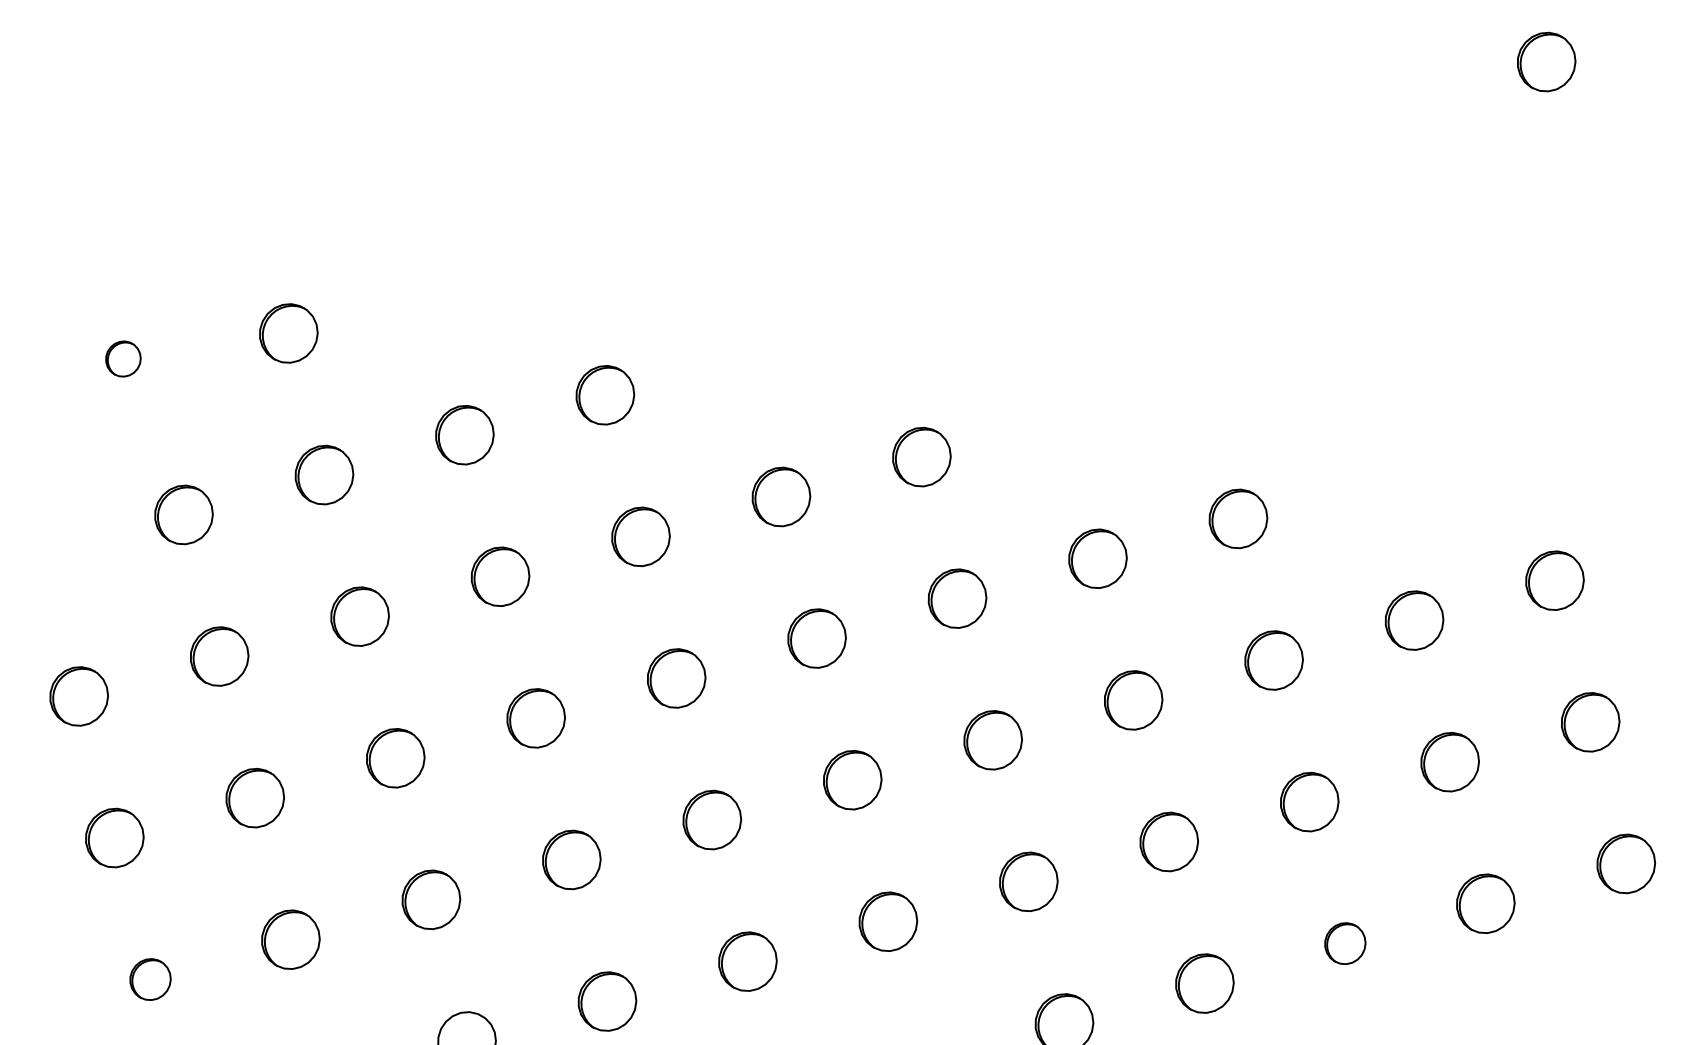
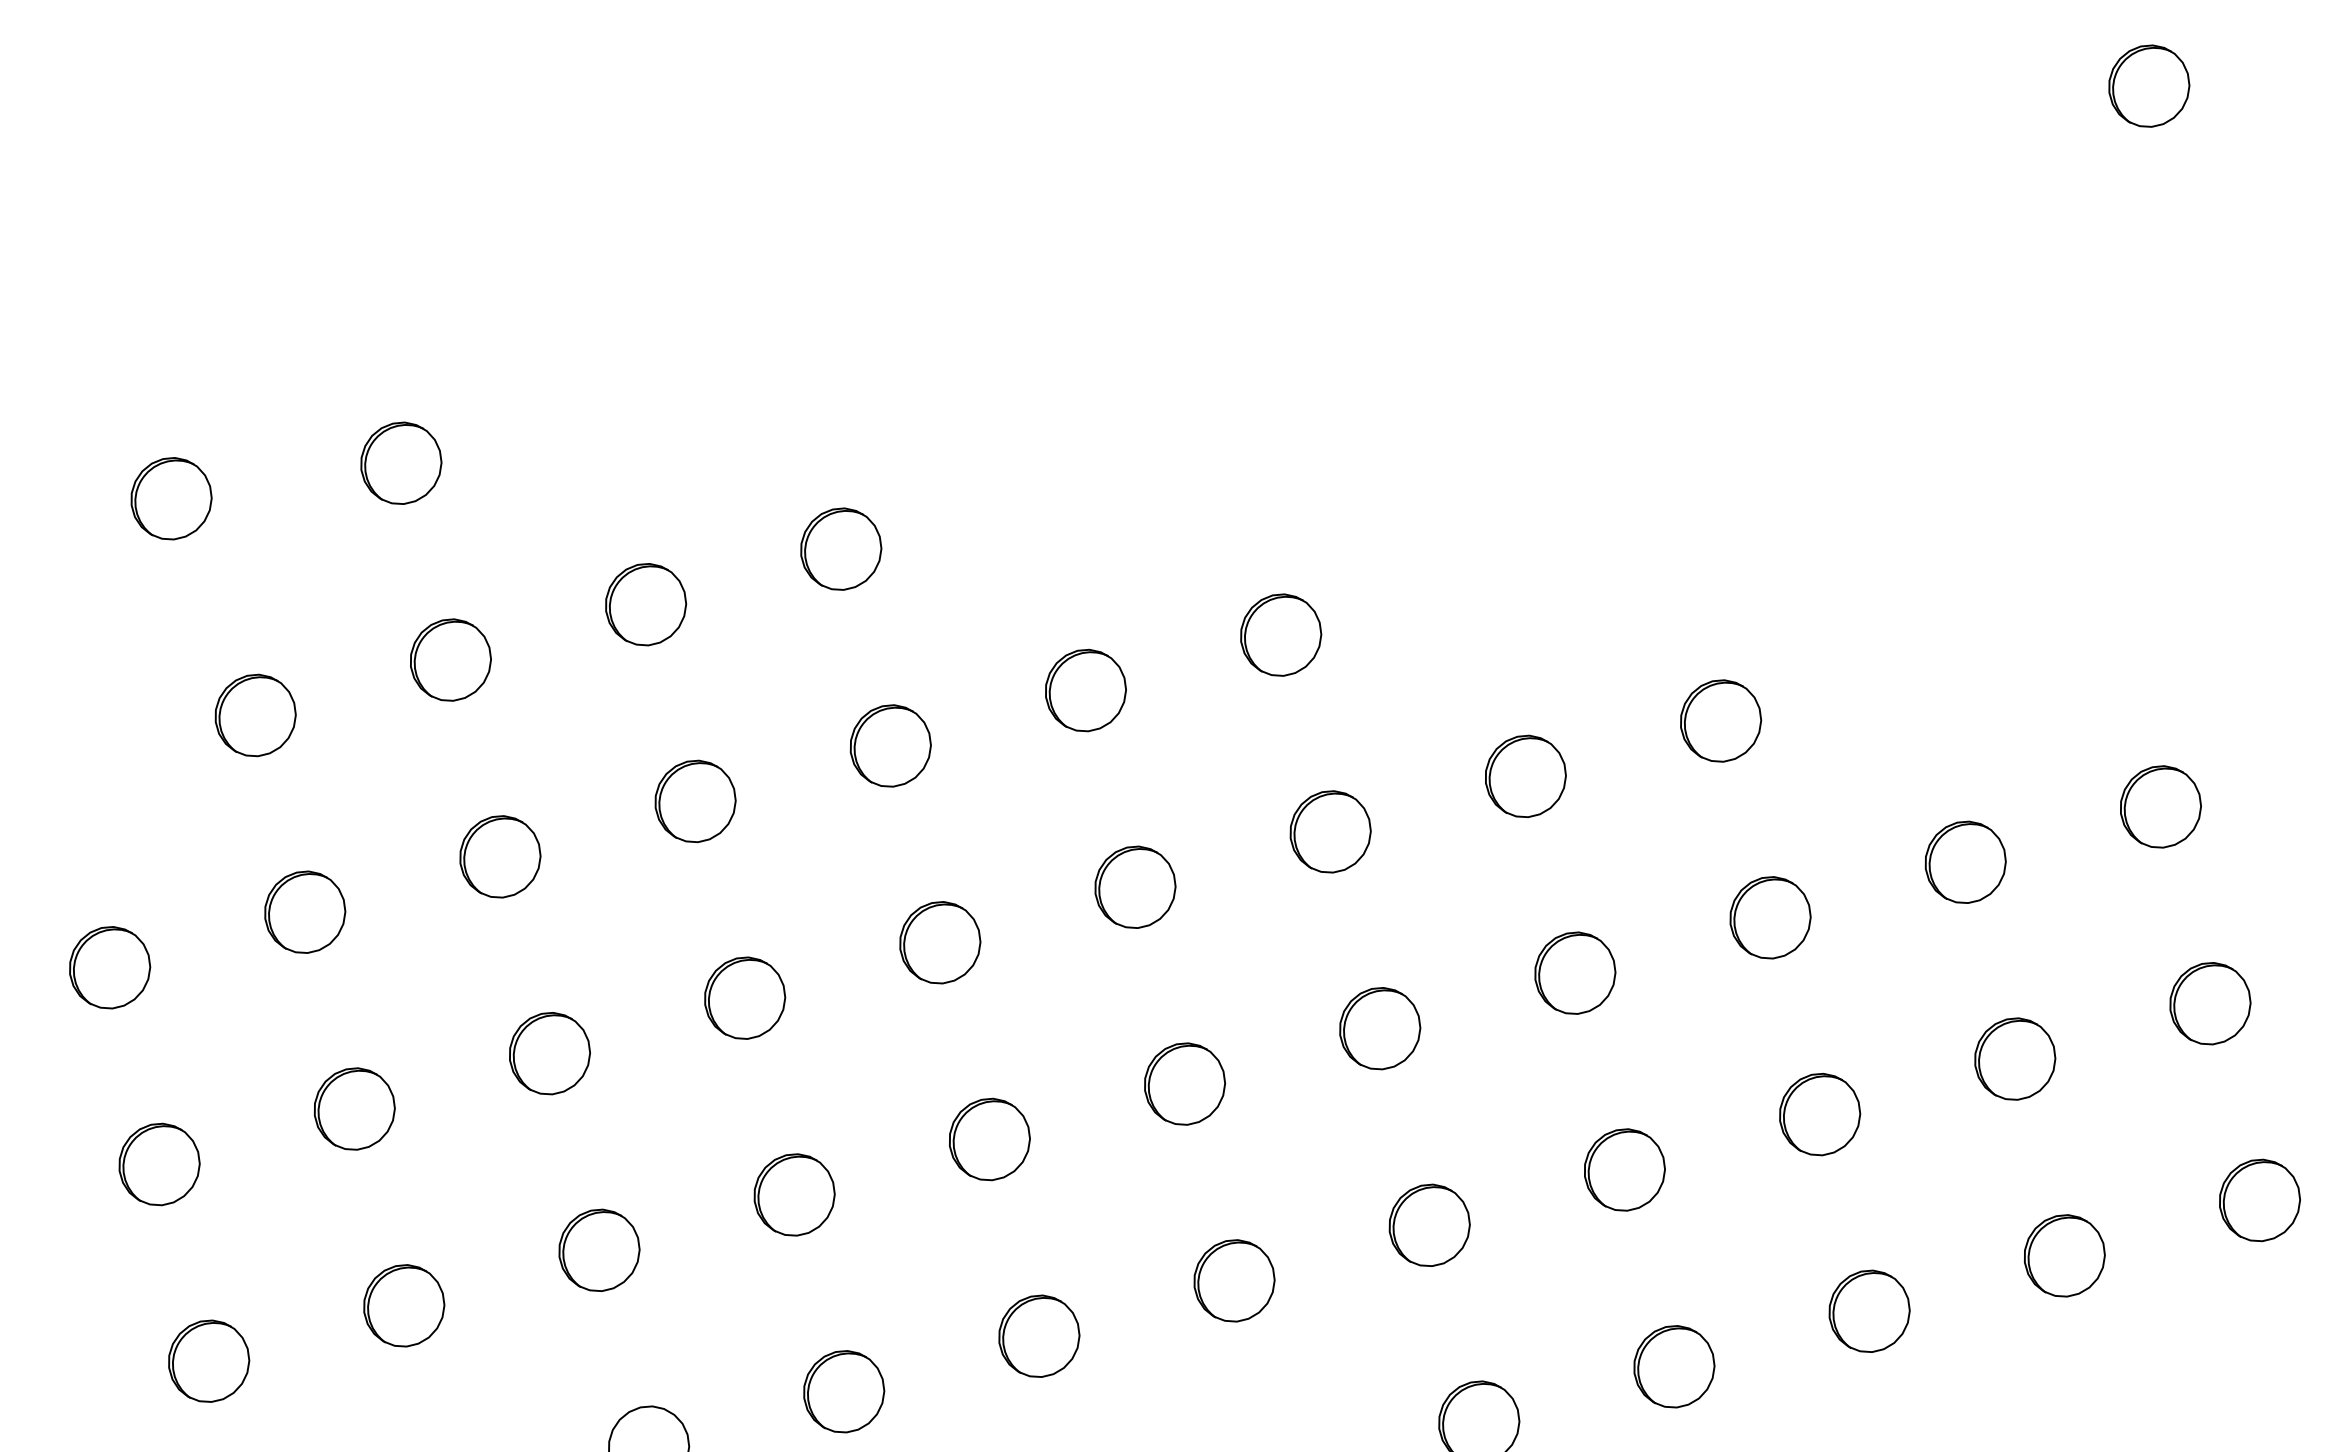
part: (123, 358) -> (171, 498), size x1.67
part: (1345, 943) -> (1869, 1310), size x1.43
part: (150, 979) -> (209, 1360), size x1.43

